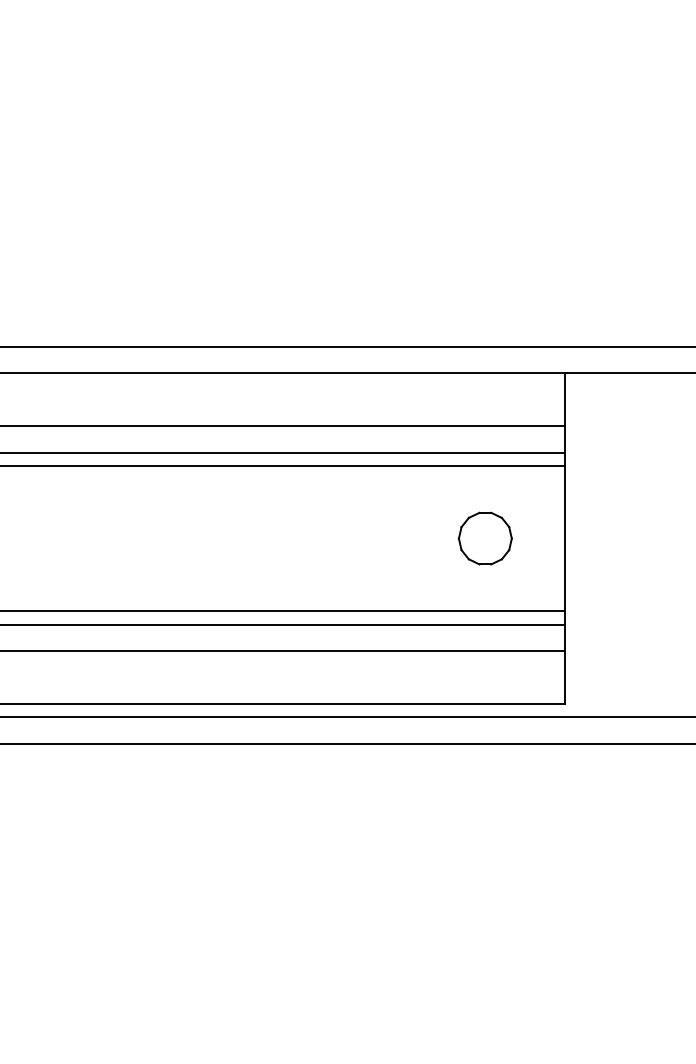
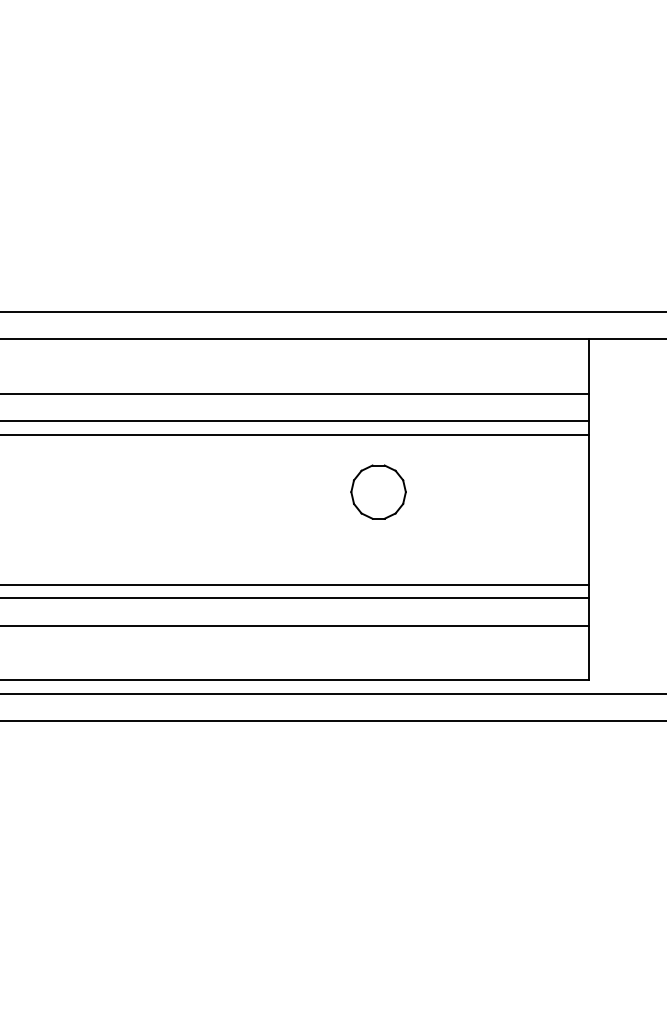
part: (484, 538) -> (377, 492), moved

